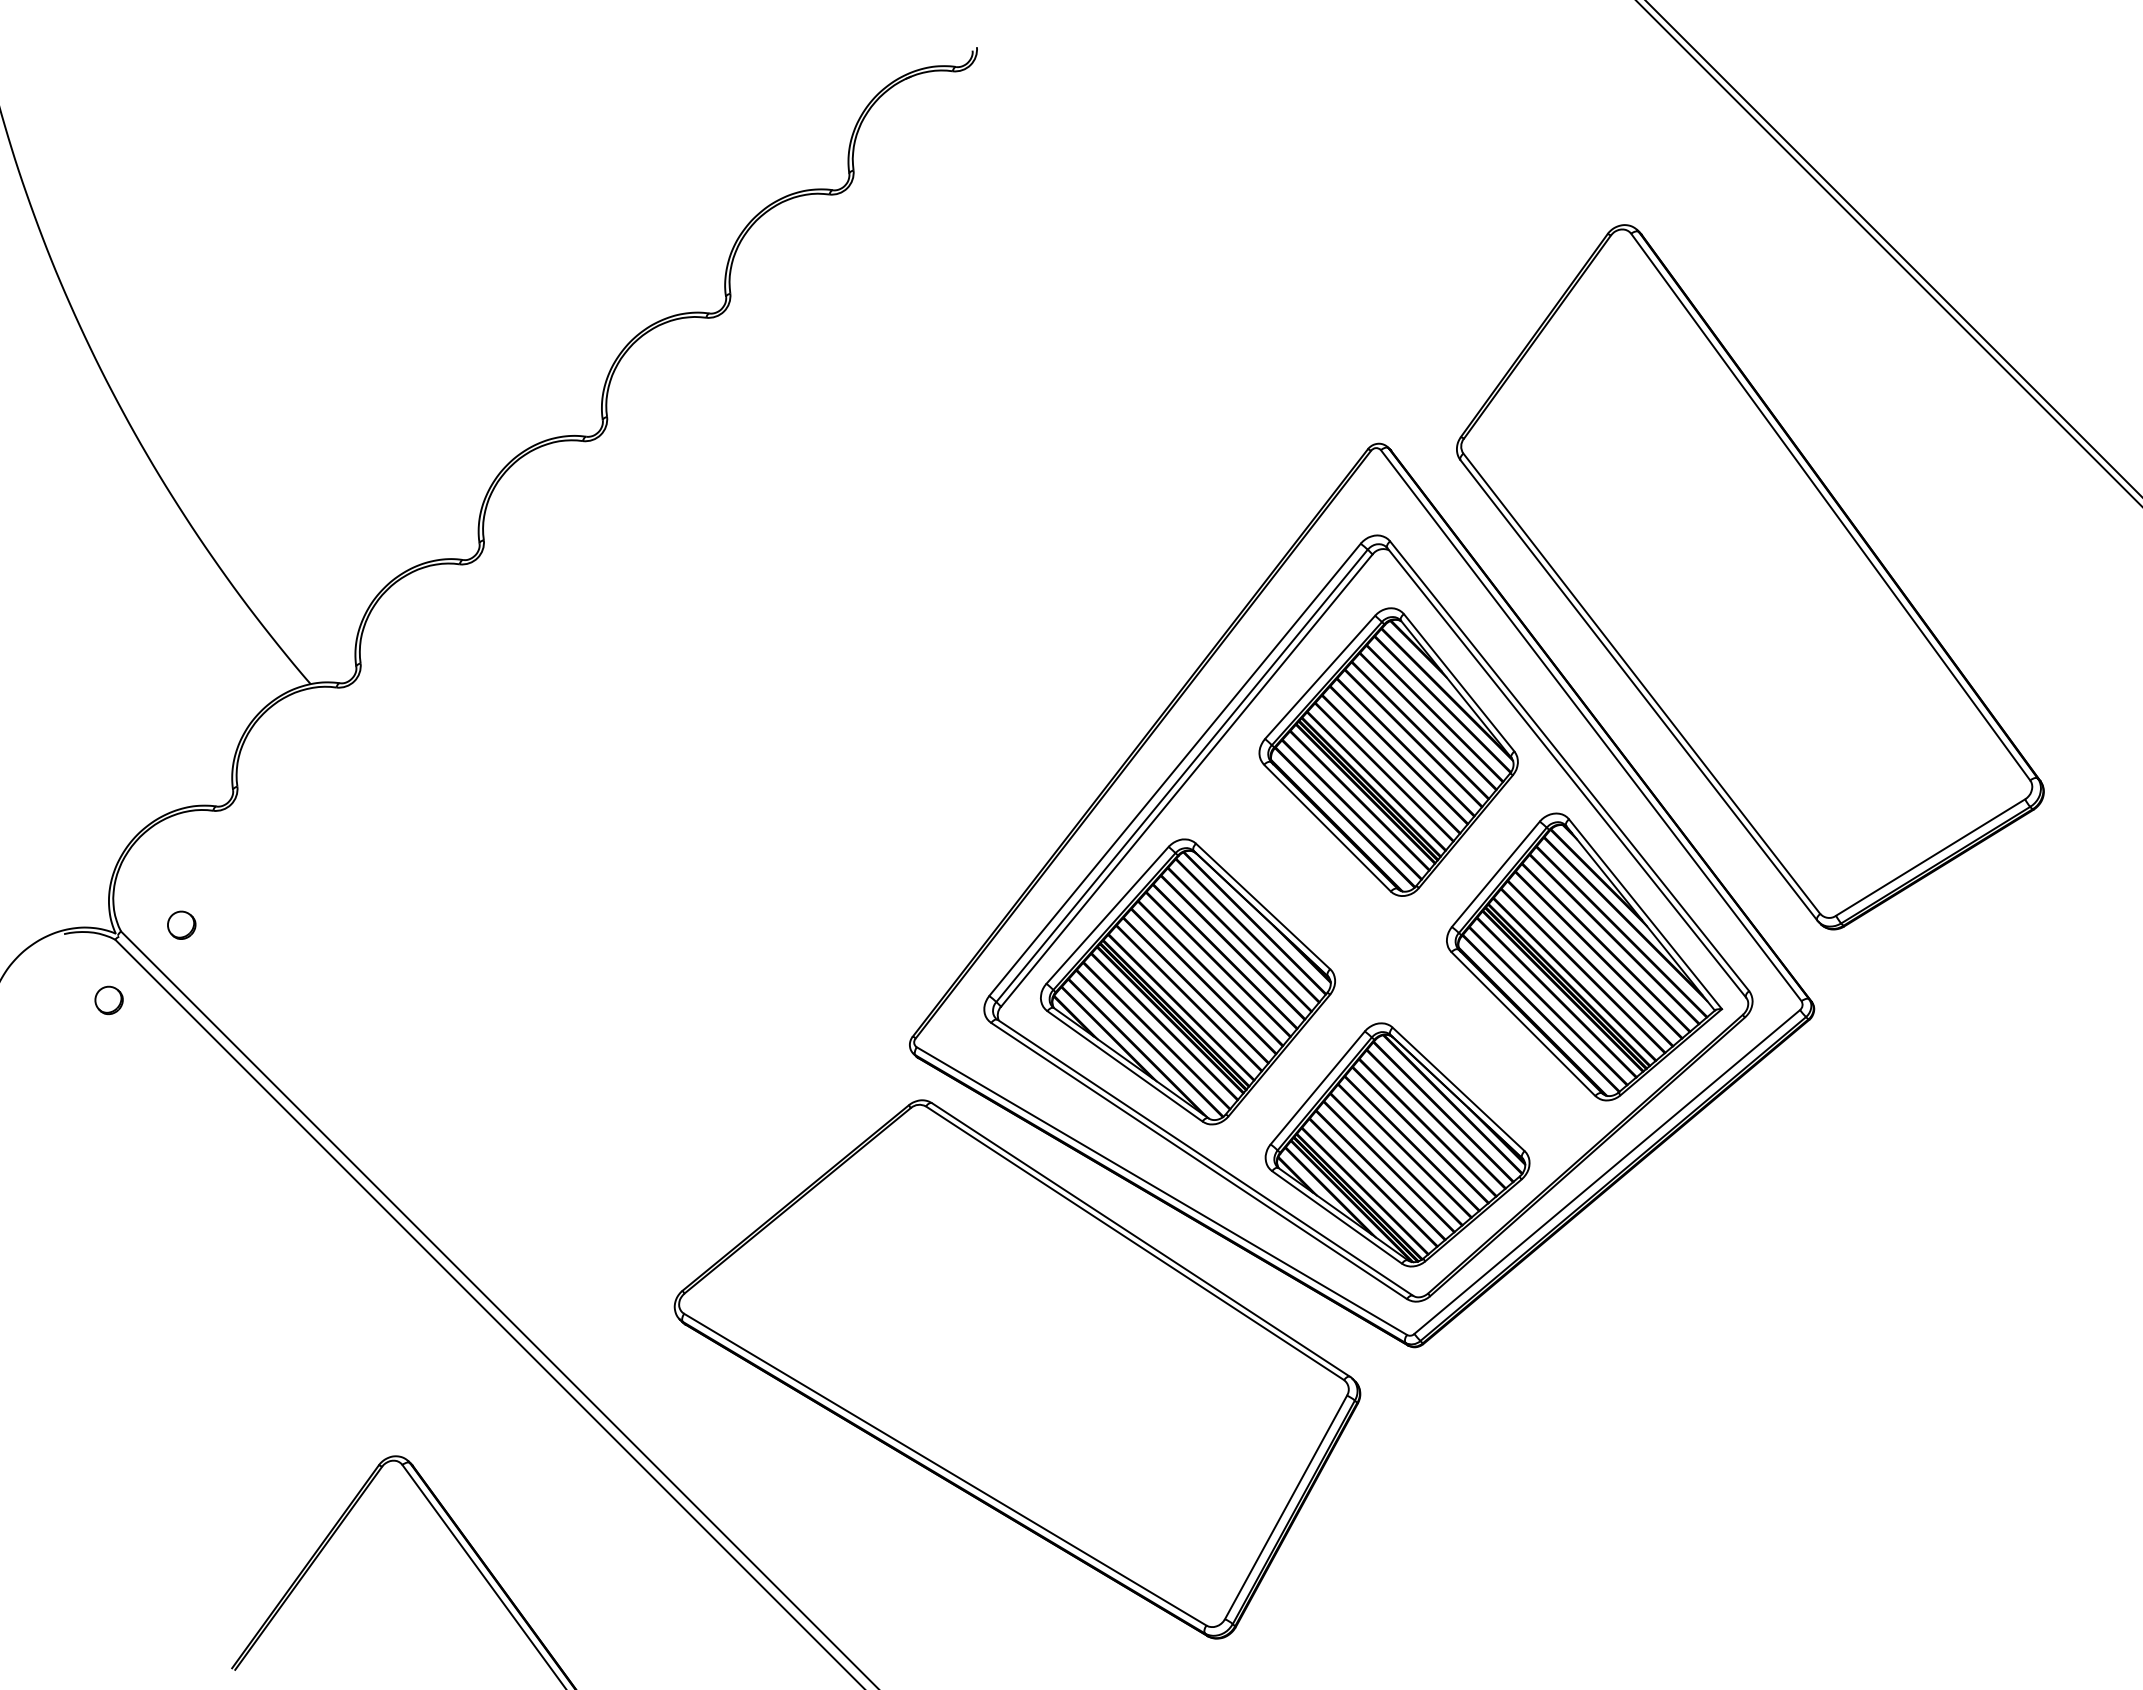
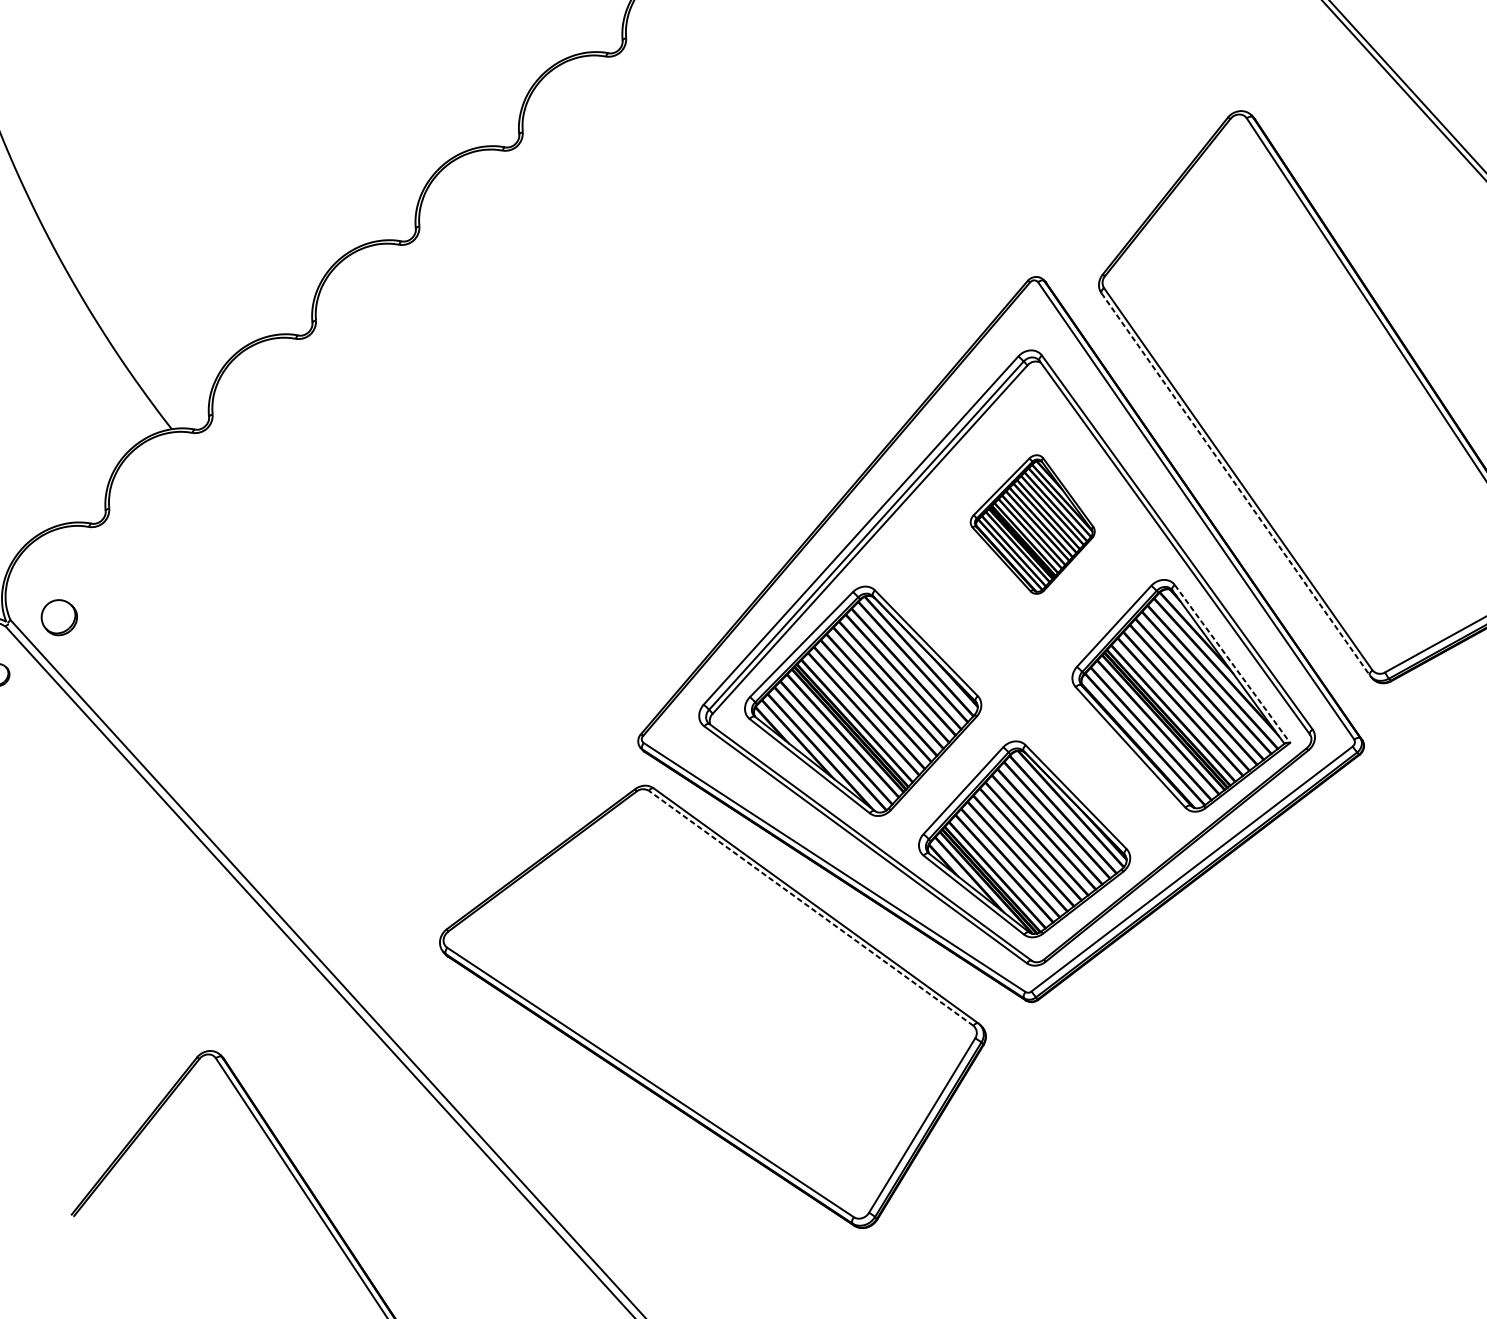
line: (1639, 690) -> (1236, 484), solid -> dashed
part: (1388, 751) -> (1032, 523), size x0.6
line: (1645, 914) -> (1232, 664), solid -> dashed
part: (181, 924) -> (59, 616), size x1.6
line: (1135, 1243) -> (811, 908), solid -> dashed

